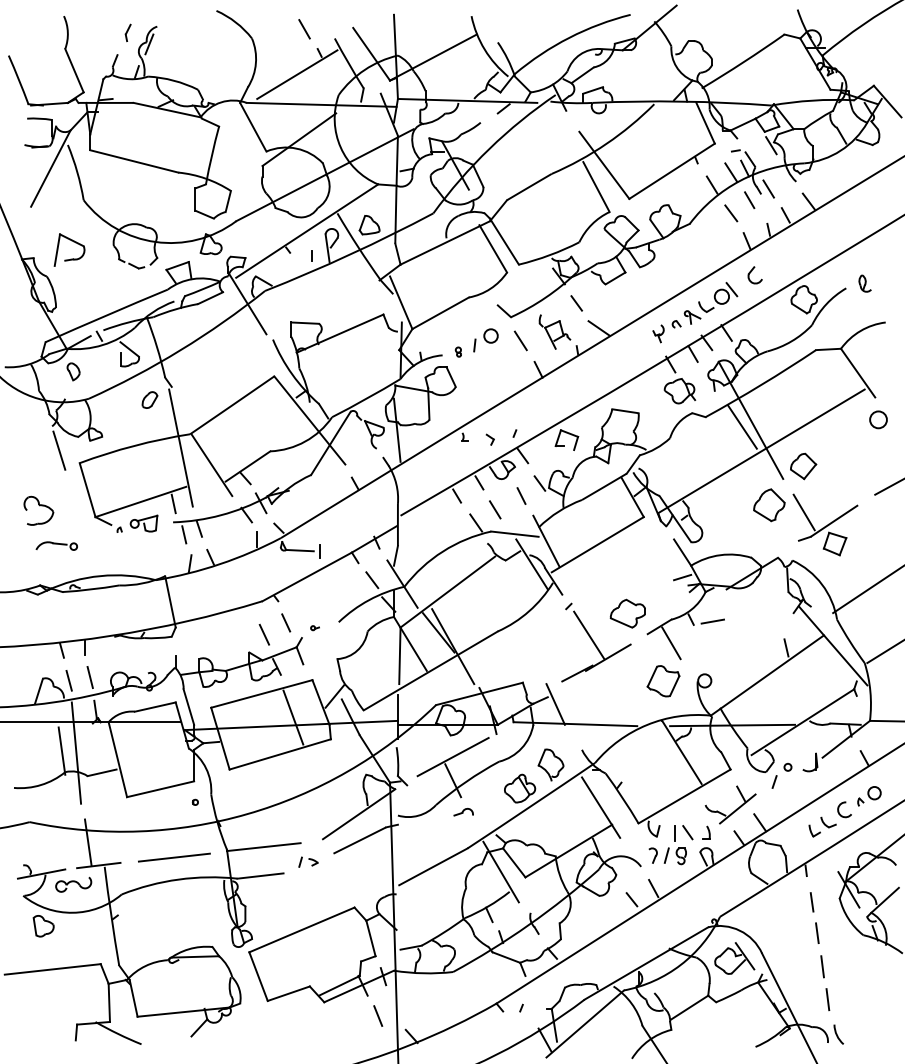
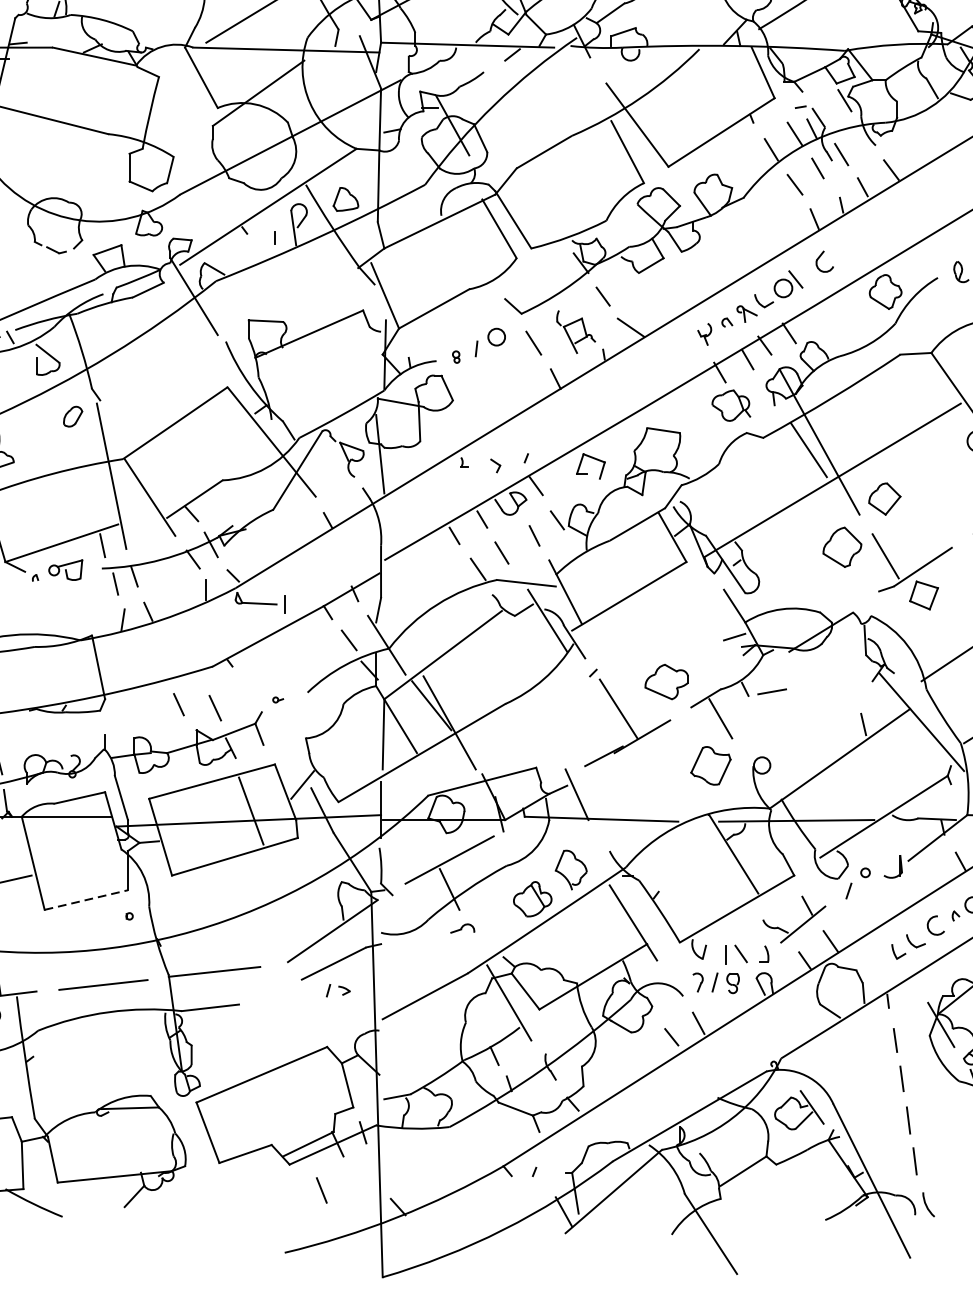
line: (286, 622) -> (179, 704), moved
line: (161, 789) -> (87, 900), solid -> dashed
part: (308, 861) -> (338, 989), moved
line: (378, 1015) -> (322, 1189), moved

